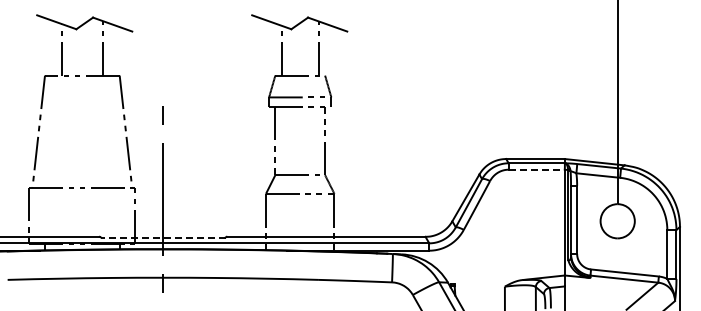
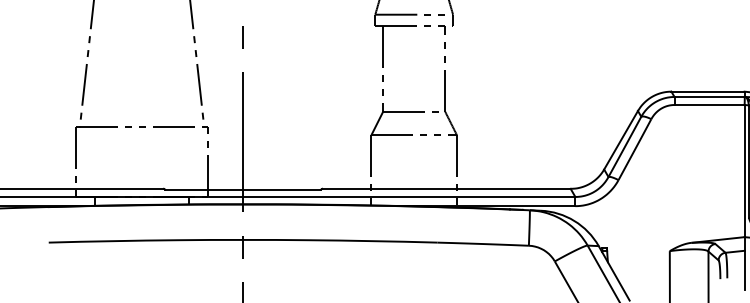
line: (537, 169) -> (710, 104), dashed -> solid
line: (162, 237) -> (242, 189), dashed -> solid

